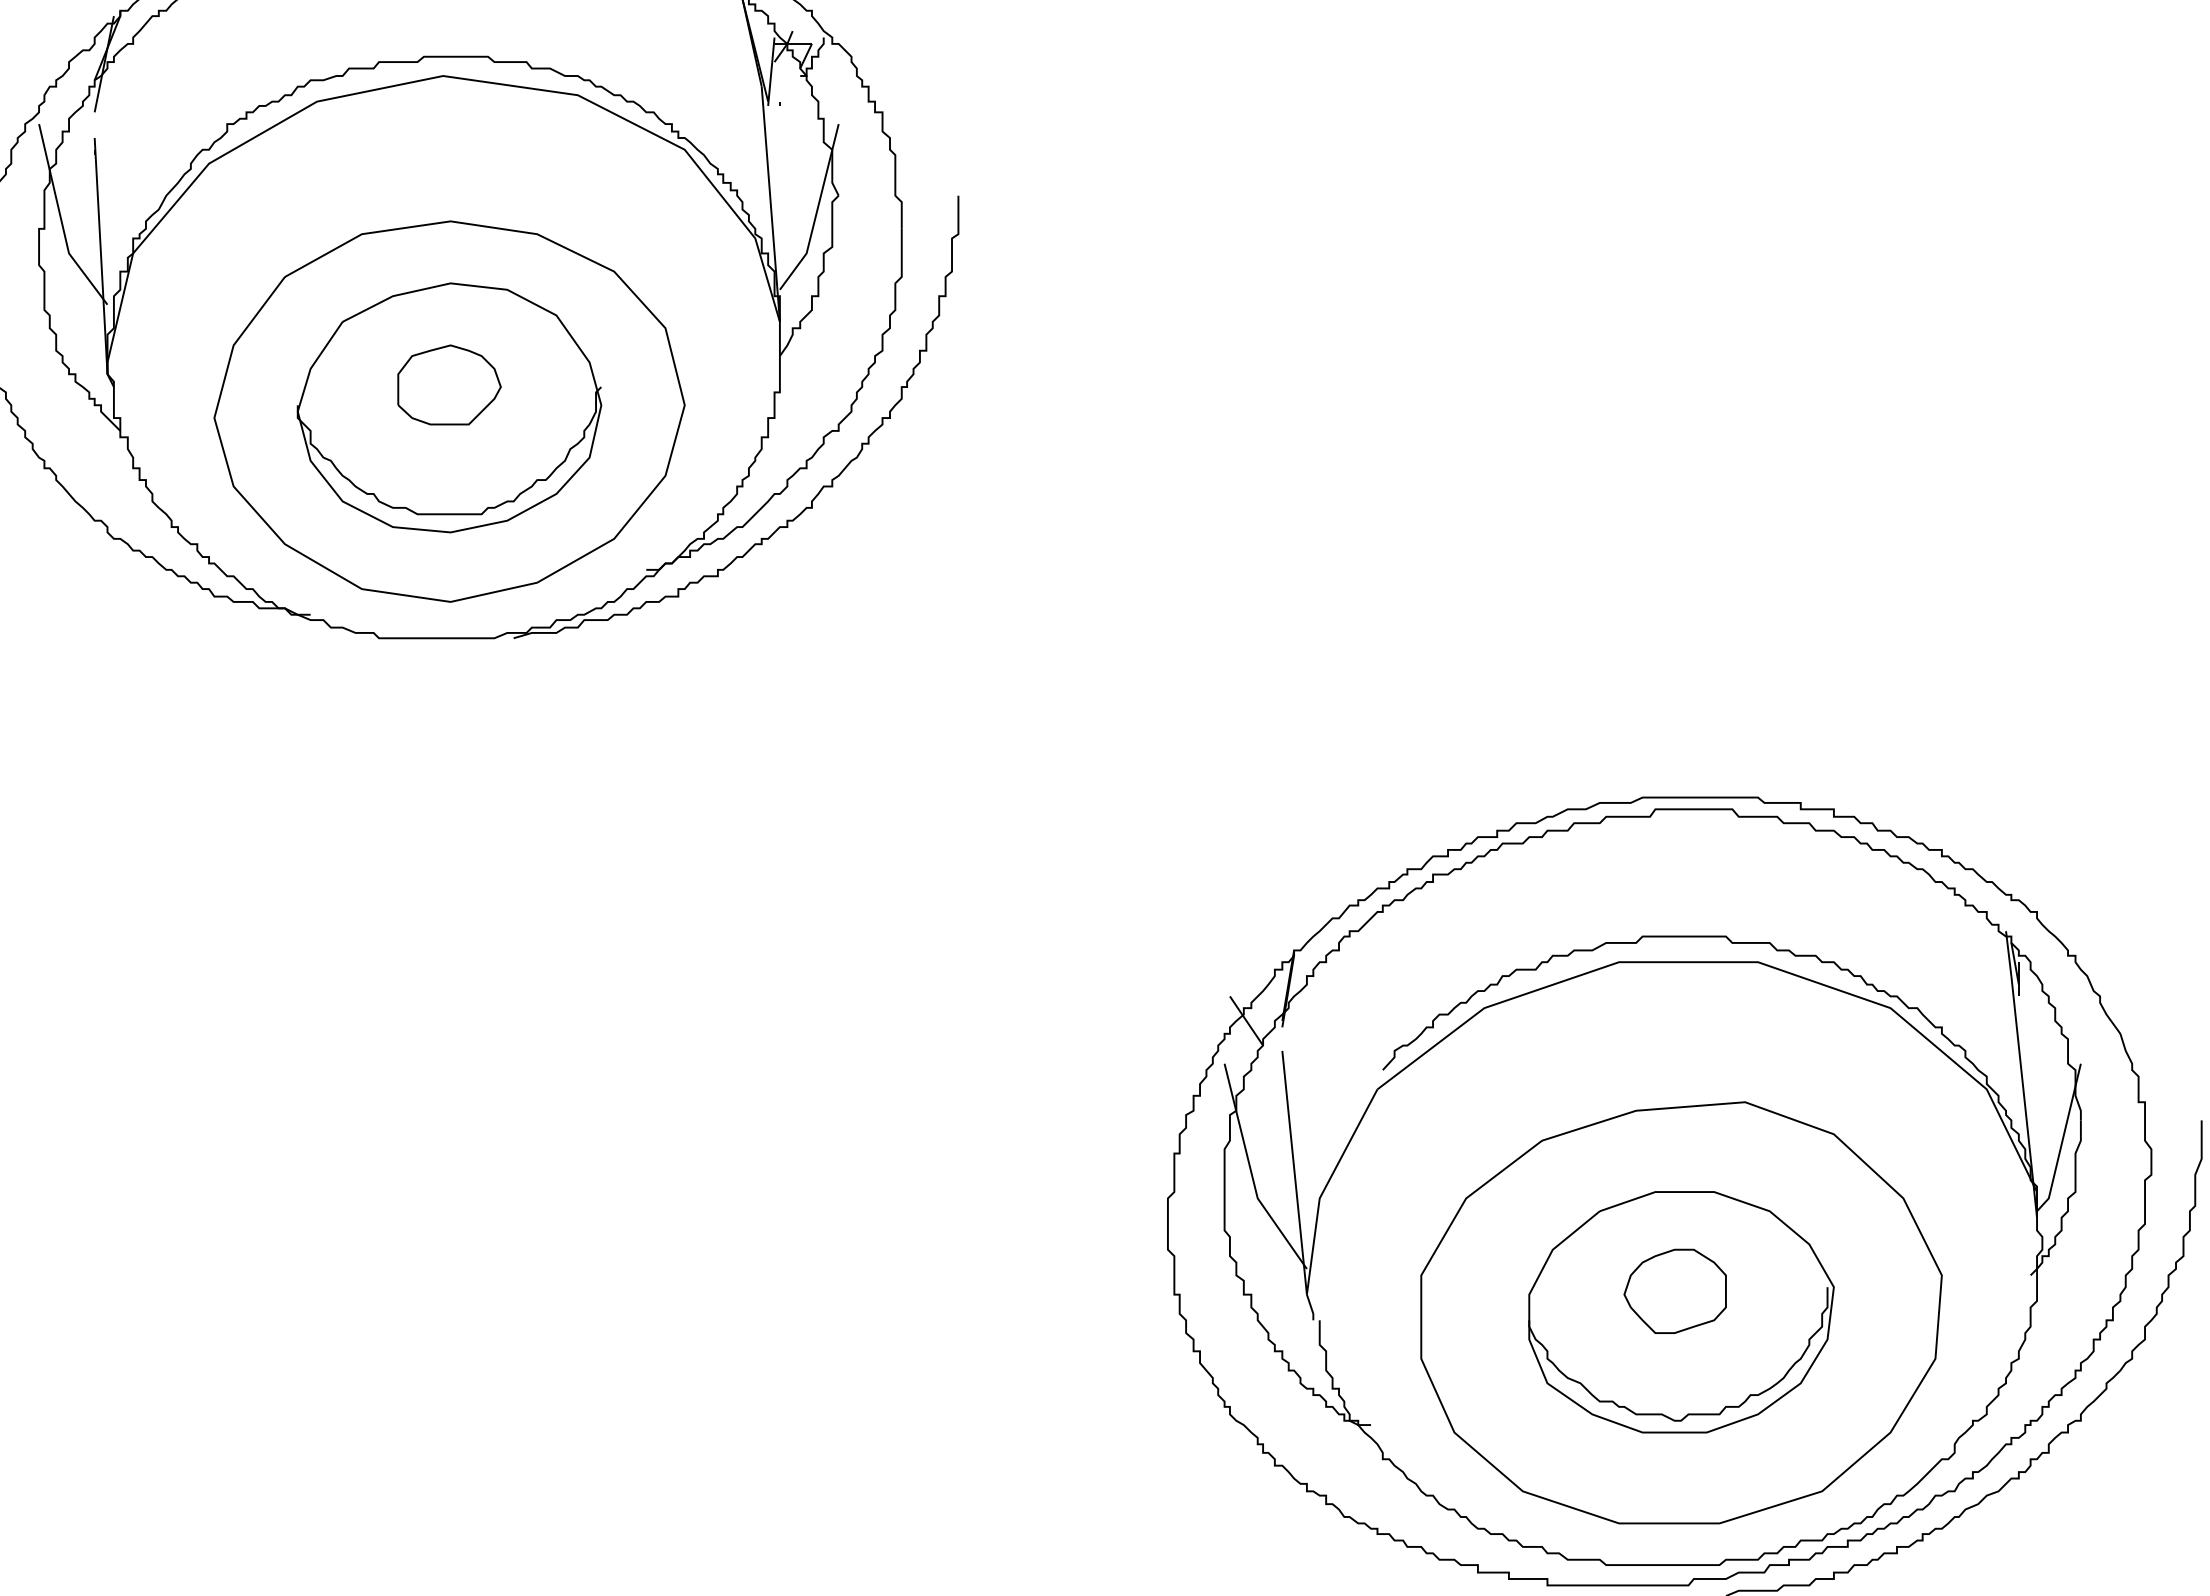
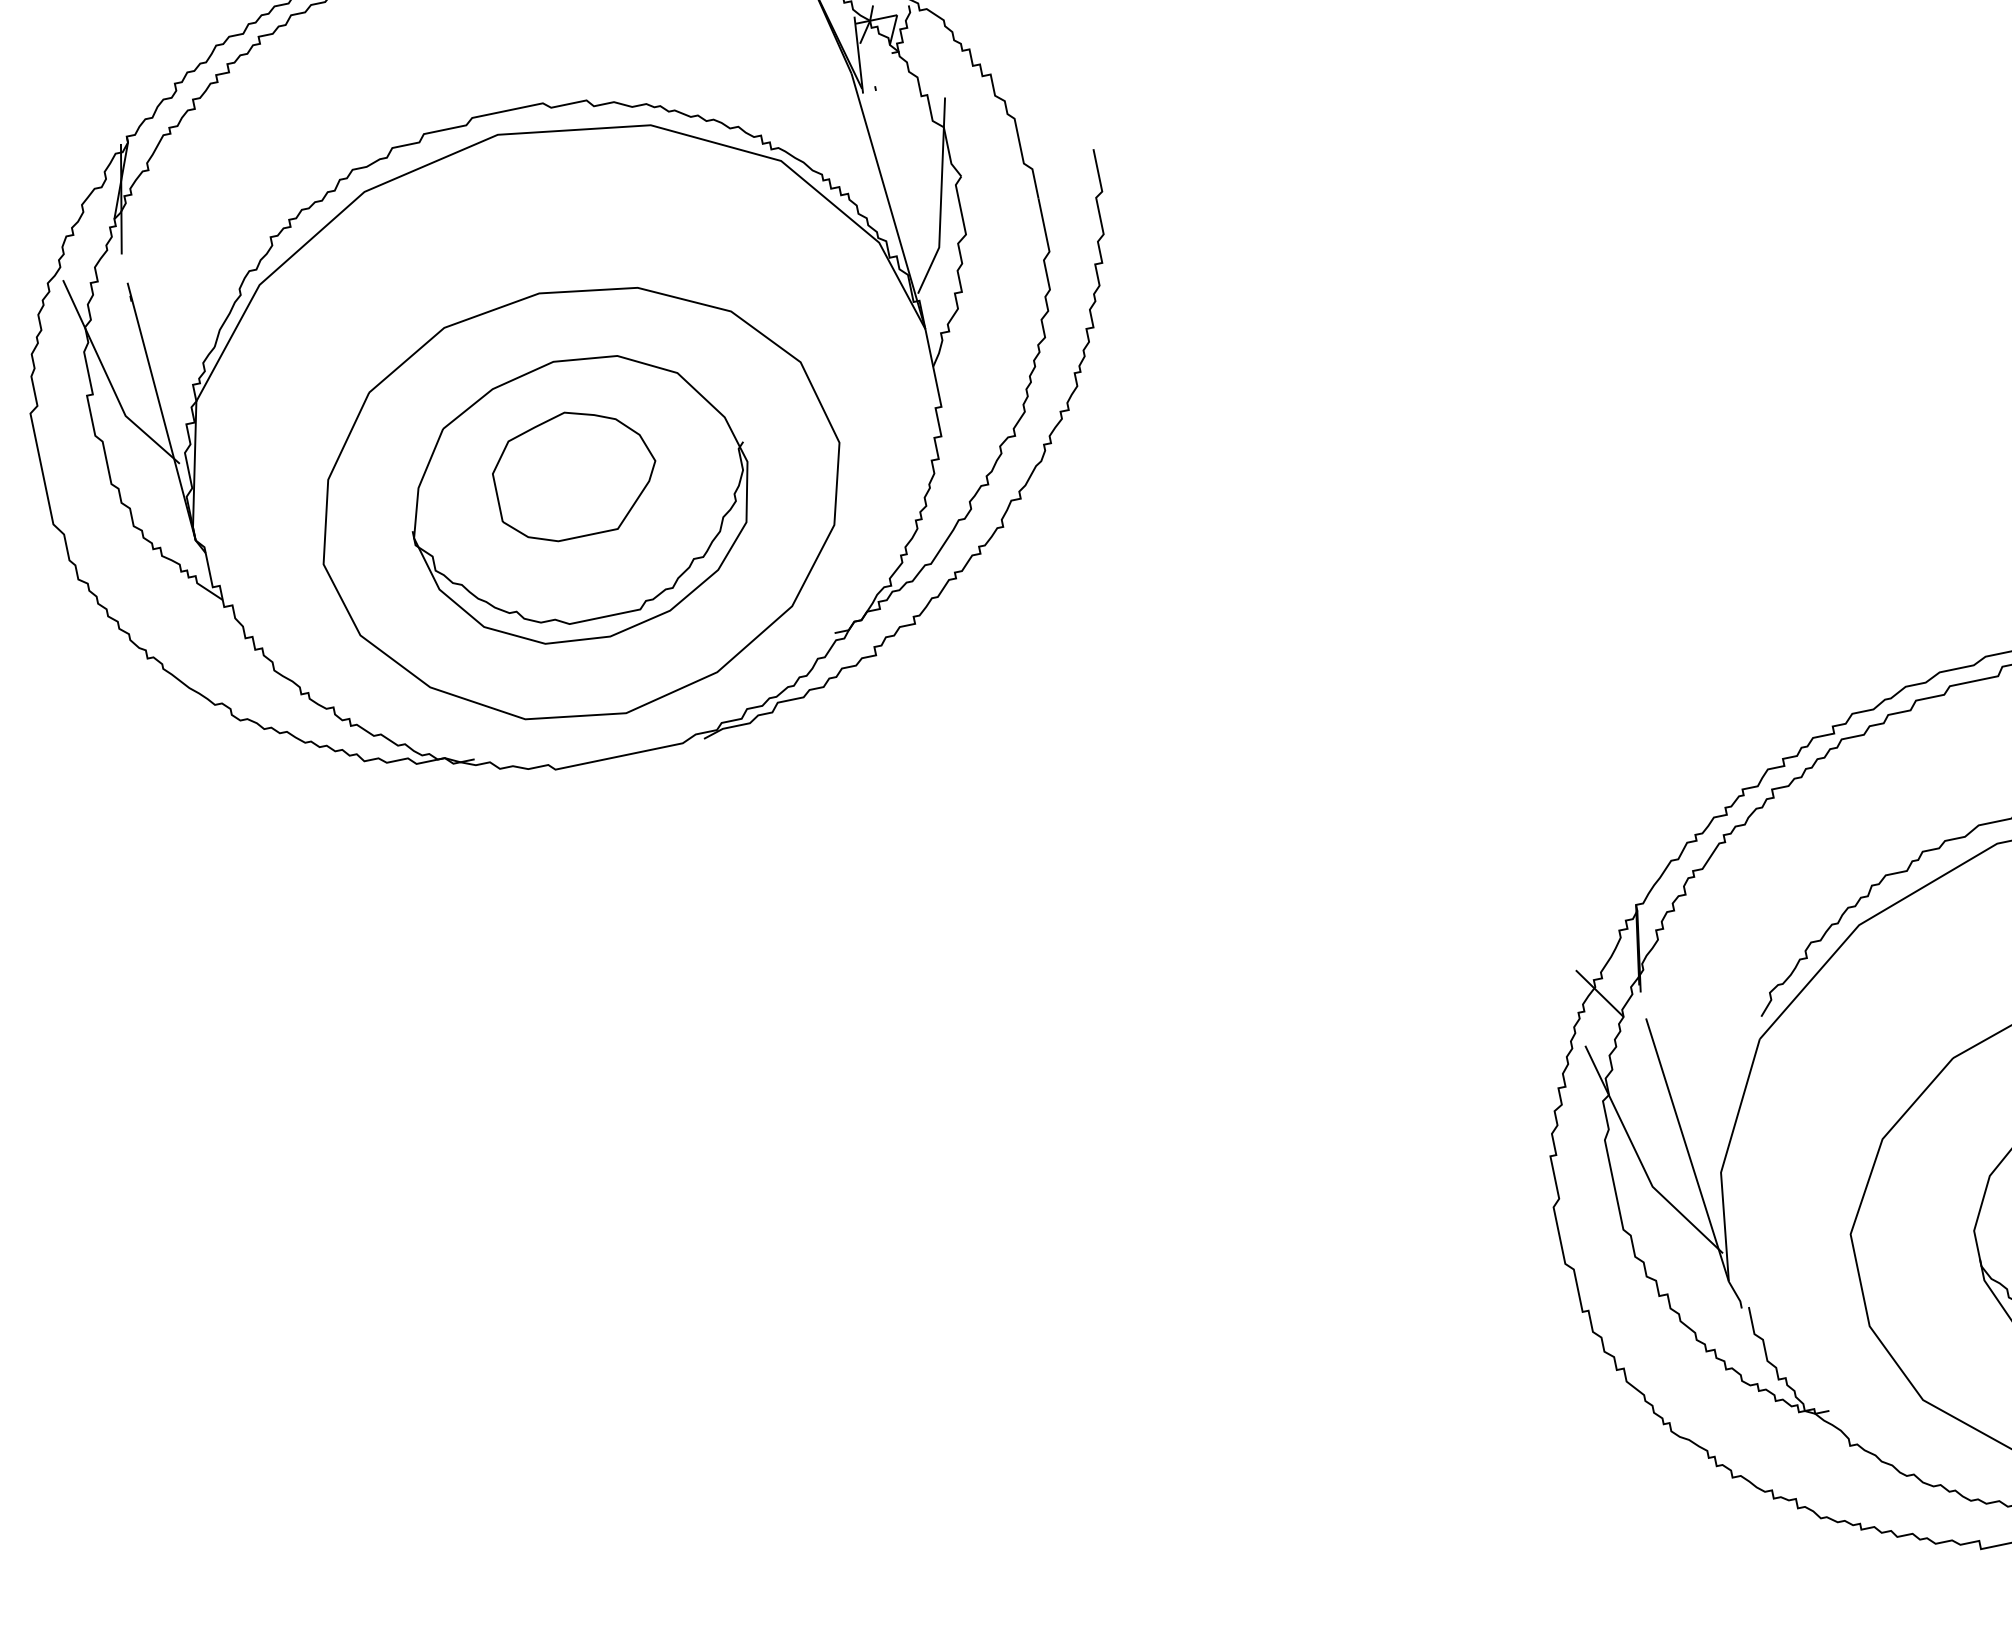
part: (449, 384) -> (575, 473), size x1.4

